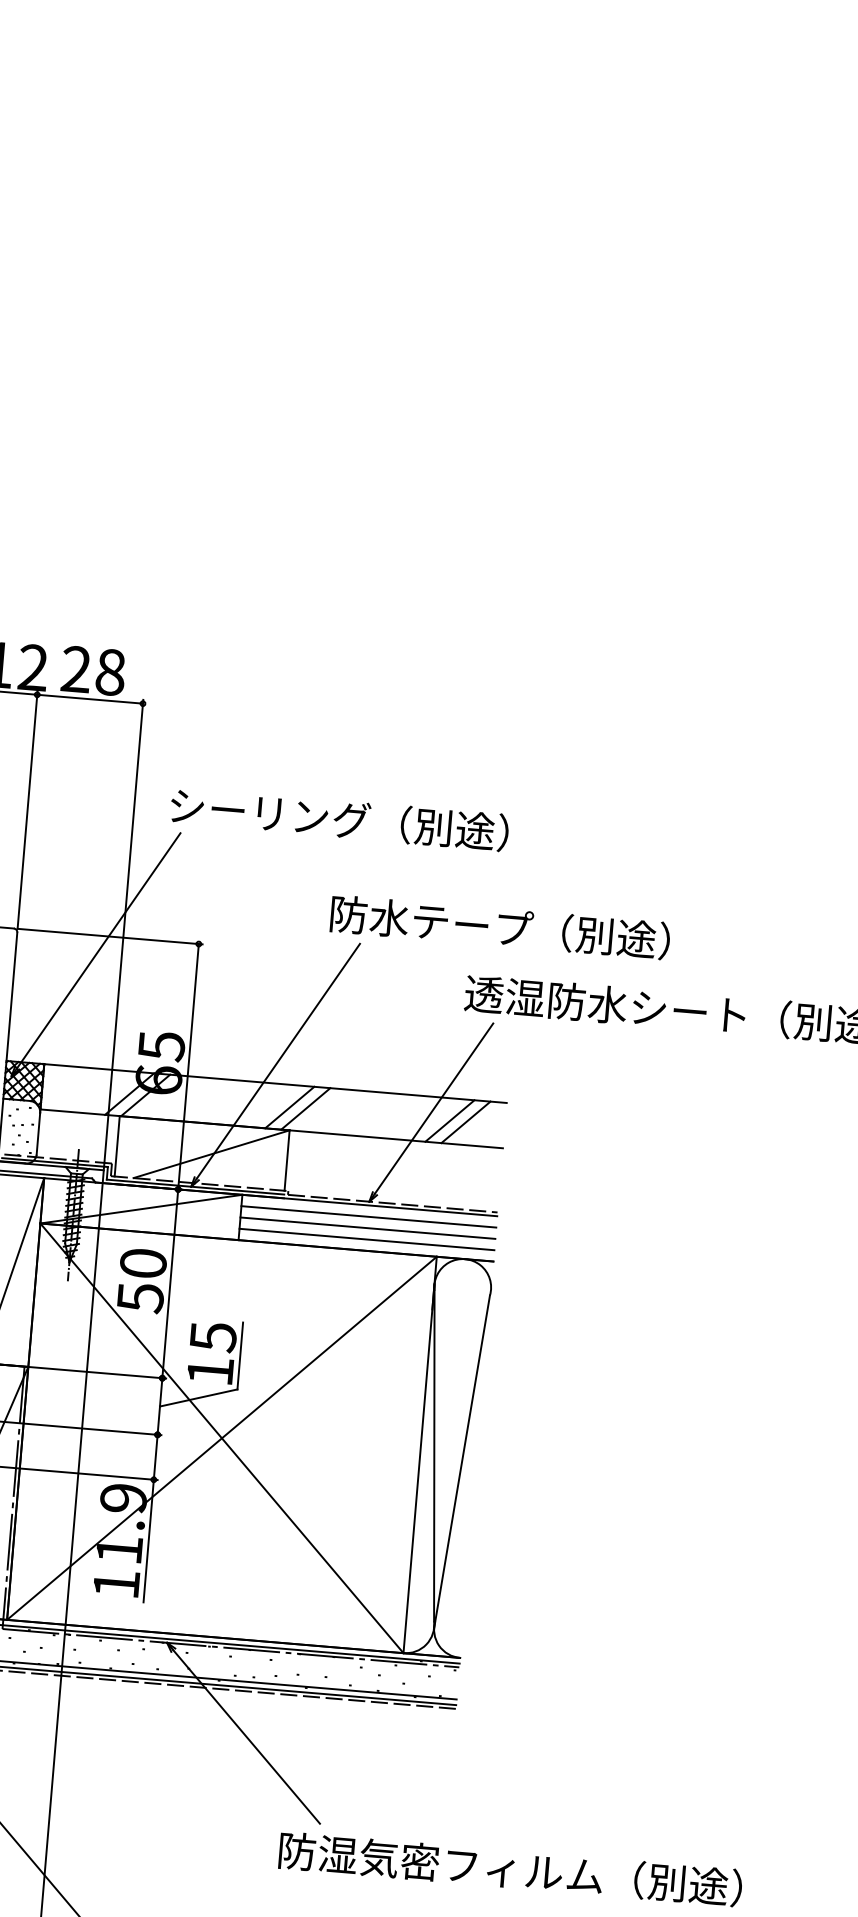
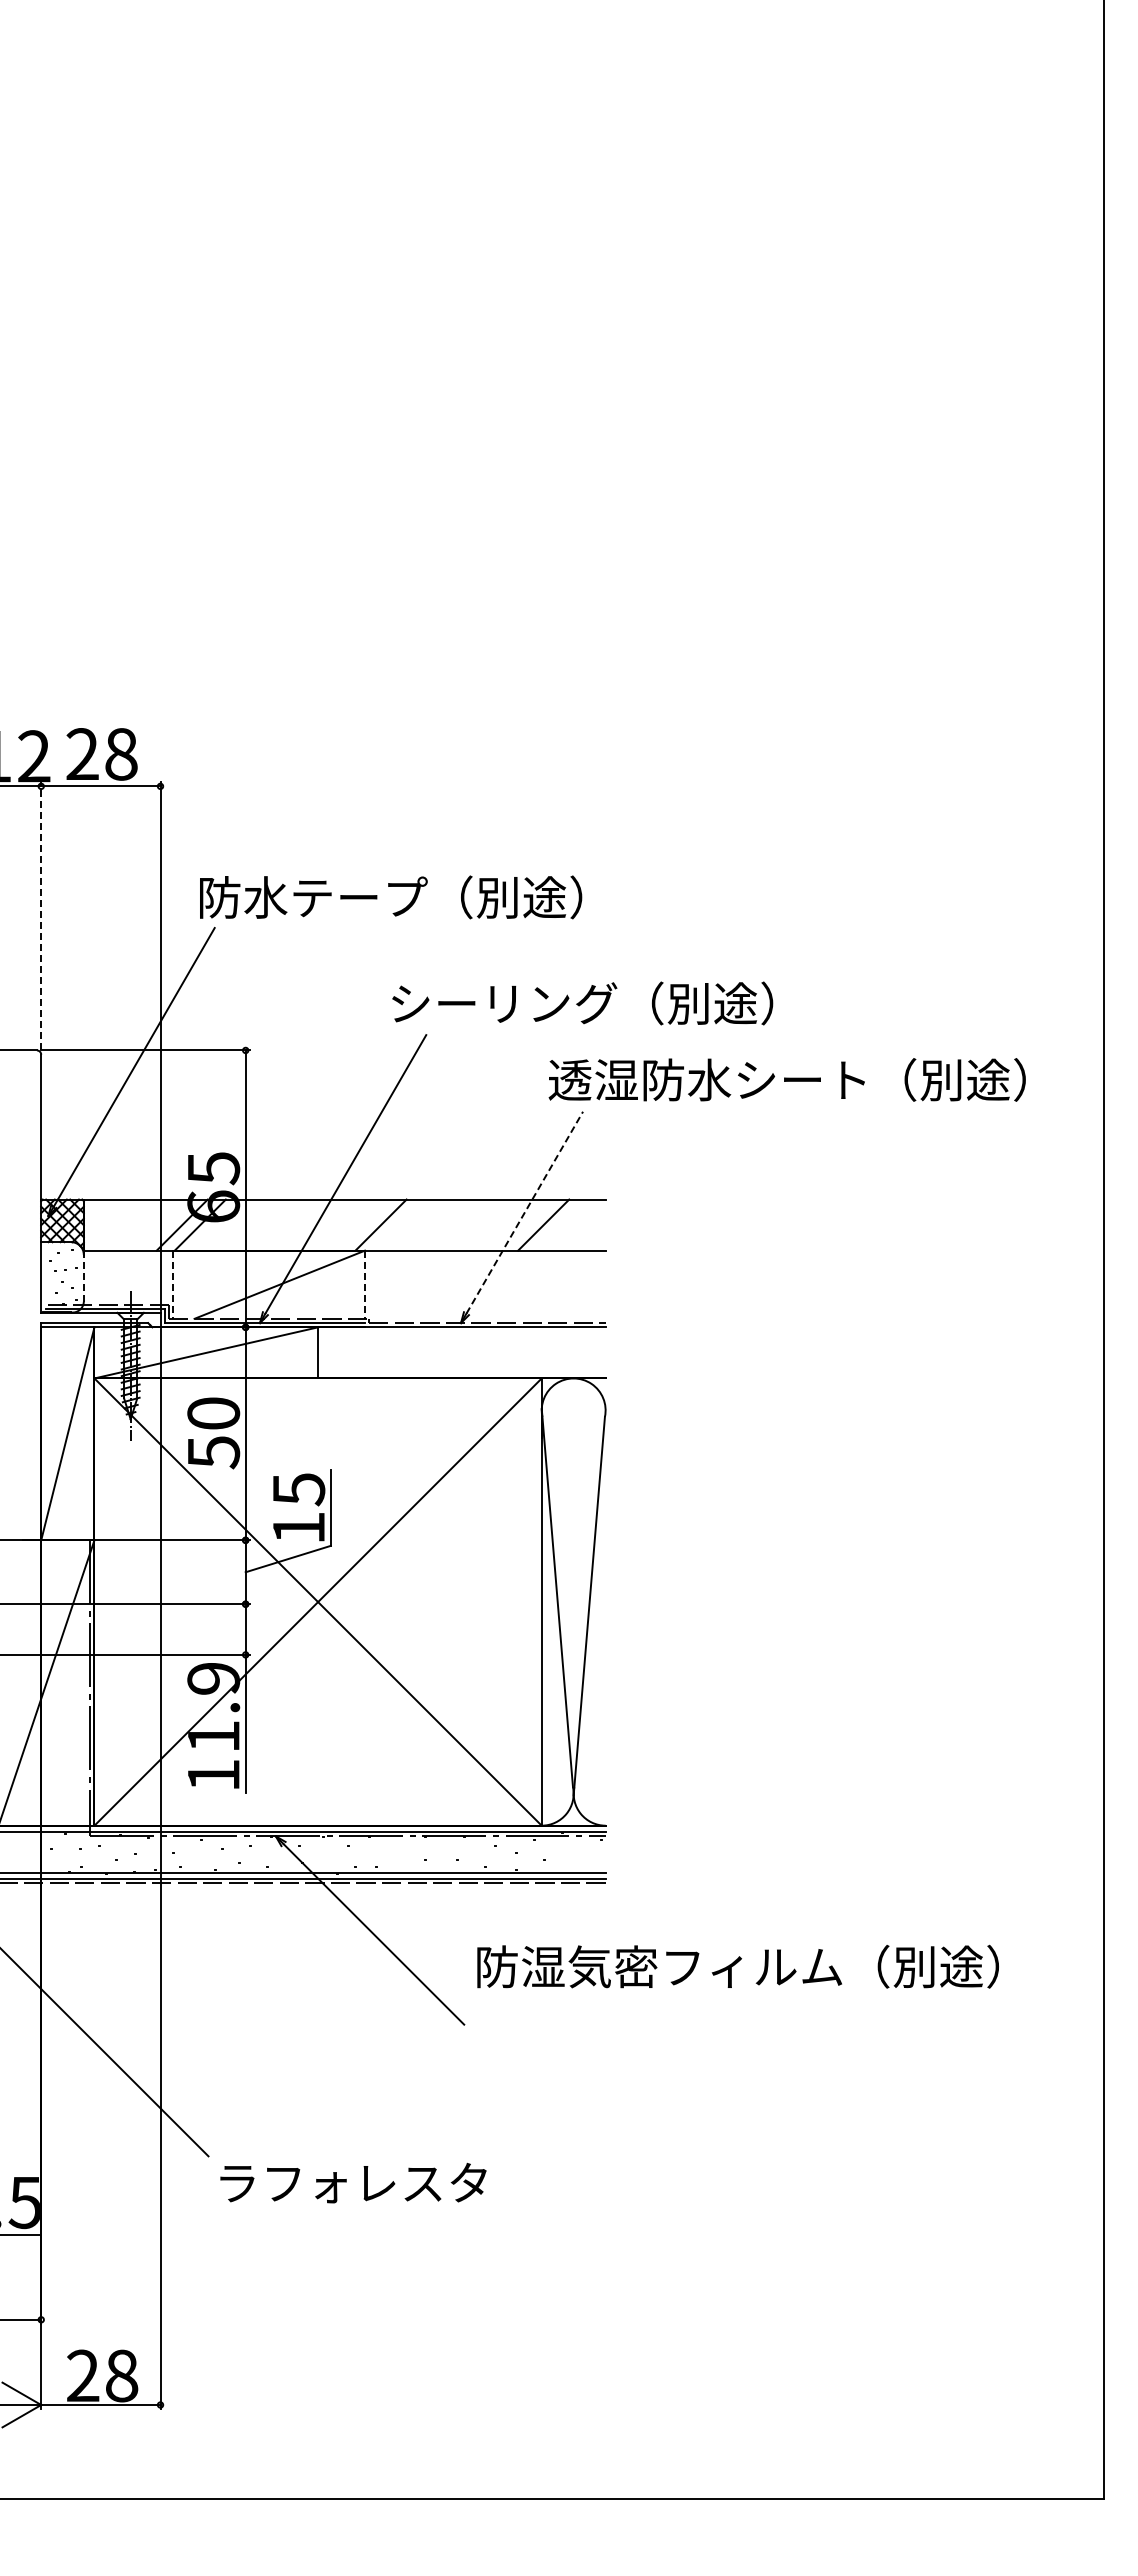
line: (27, 809) -> (41, 915), solid -> dashed
text: (270, 813) -> (313, 897), シーリング（別途） -> 防水テープ（別途）
text: (431, 921) -> (504, 1003), 防水テープ（別途） -> シーリング（別途）
line: (289, 1106) -> (362, 1224), removed
line: (433, 1108) -> (524, 1212), solid -> dashed
line: (465, 1121) -> (561, 1224), removed
line: (38, 1133) -> (83, 1277), solid -> dashed
line: (117, 1146) -> (173, 1285), solid -> dashed
line: (286, 1161) -> (364, 1285), solid -> dashed
line: (368, 1217) -> (461, 1340), removed
line: (367, 1227) -> (461, 1352), removed
line: (366, 1239) -> (461, 1365), removed
text: (510, 1869) -> (737, 1966), moved

